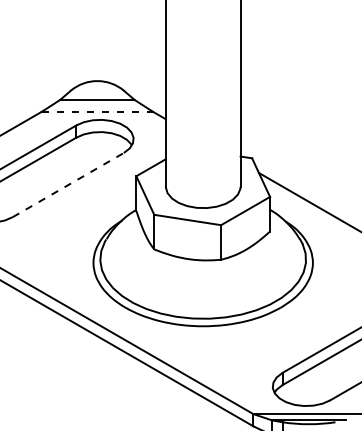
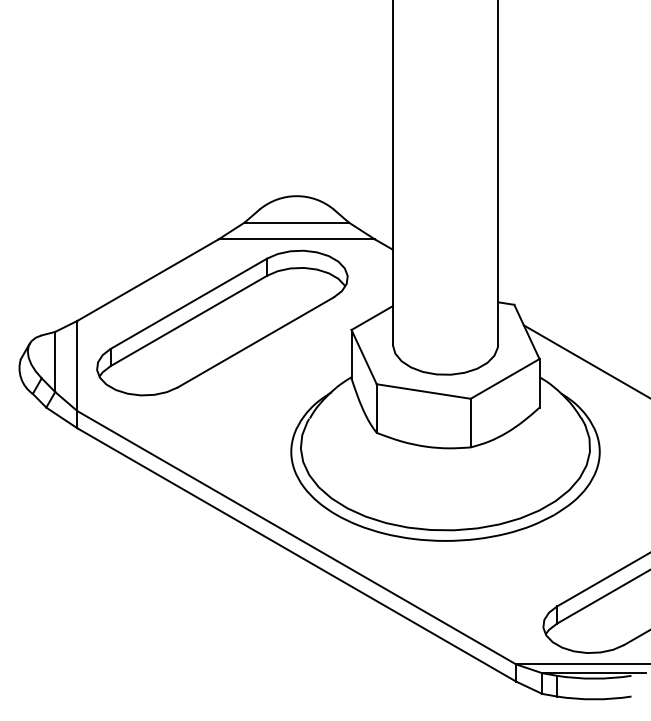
line: (97, 111) -> (297, 239), dashed -> solid
line: (68, 185) -> (256, 342), dashed -> solid

